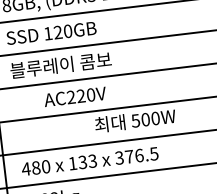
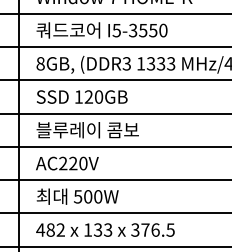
text: (75, 96) -> (67, 163), moved
text: (135, 120) -> (77, 196), moved
text: (45, 166) -> (60, 229), 480 -> 482

